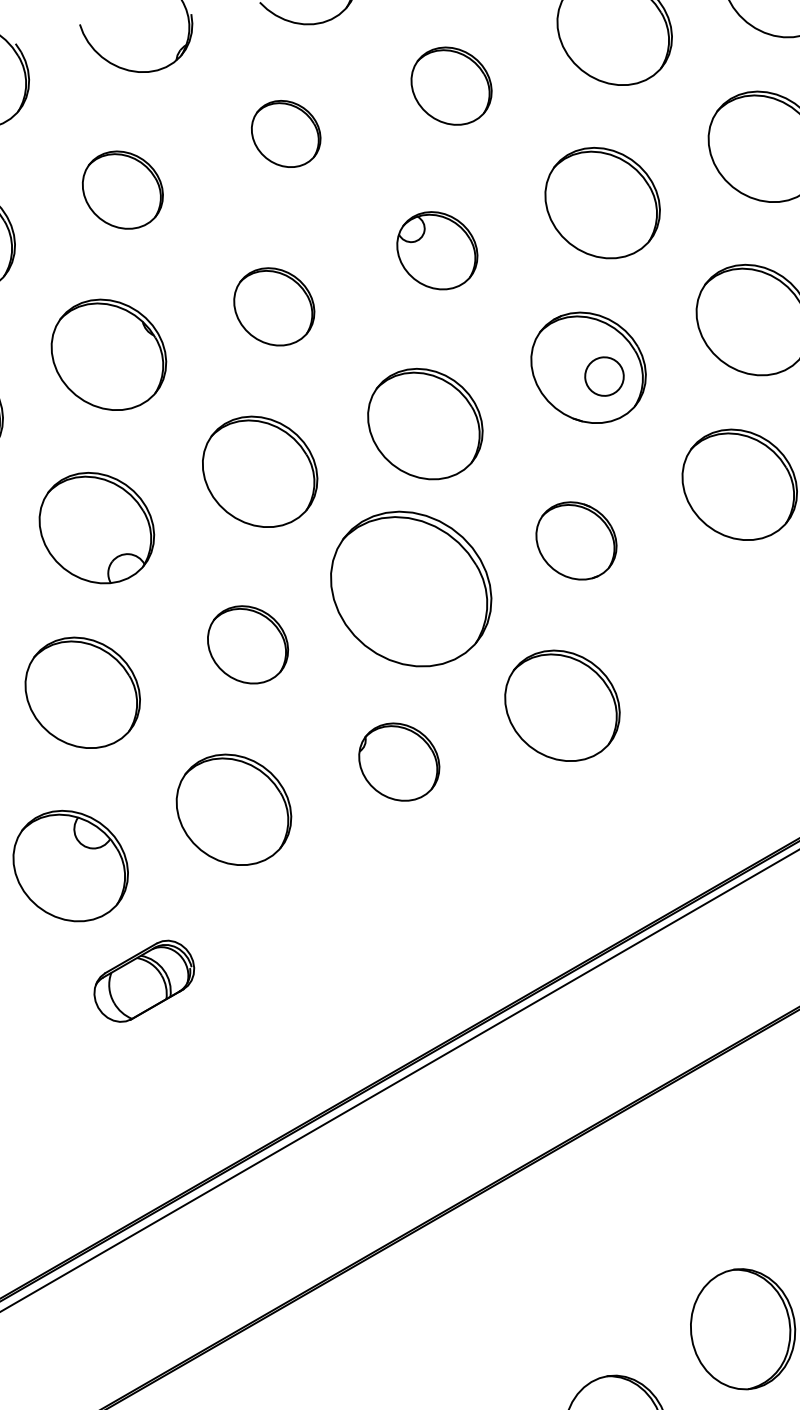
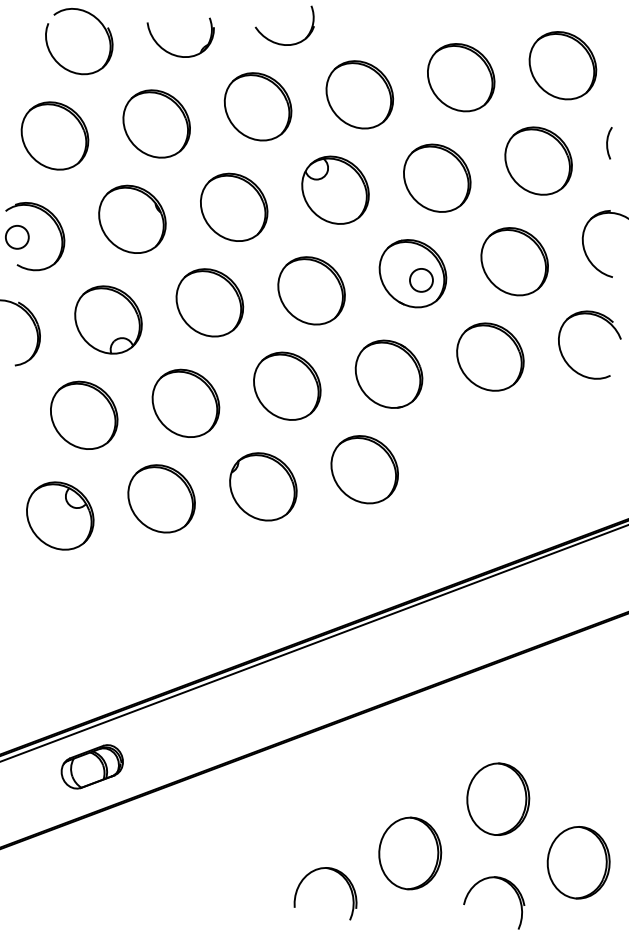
part: (450, 85) -> (359, 94), size x1.43
part: (285, 133) -> (257, 106), size x1.67
part: (122, 189) -> (156, 123), size x1.43
part: (437, 249) -> (335, 189), size x1.43
part: (274, 305) -> (234, 206), size x1.43
part: (575, 539) -> (388, 373), size x1.43
part: (411, 587) -> (287, 385), size x0.71
part: (247, 643) -> (185, 402), size x1.43
part: (399, 761) -> (263, 486), size x1.43
part: (142, 980) -> (91, 766), moved

